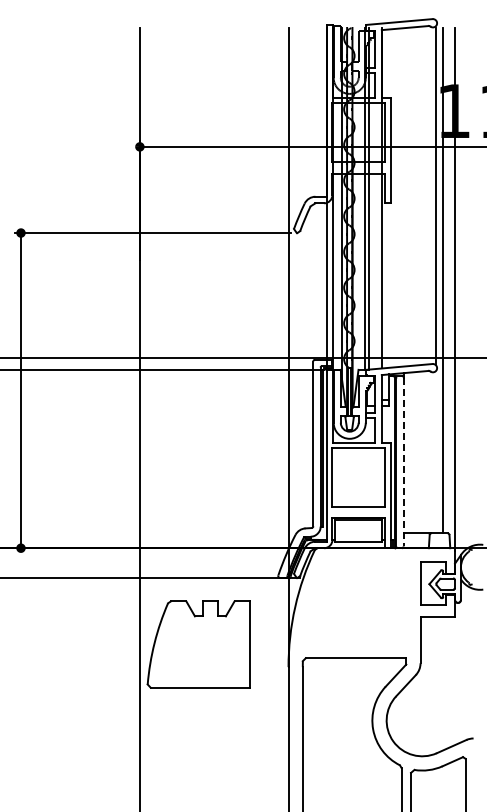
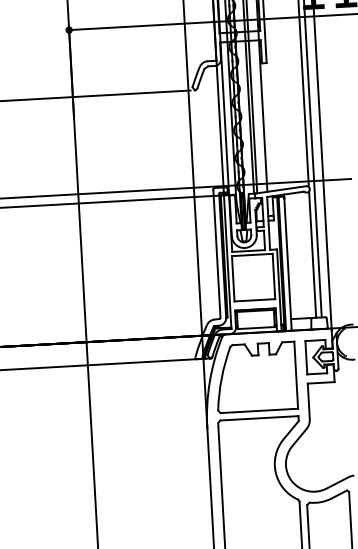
line: (435, 452) -> (312, 254), added
line: (403, 462) -> (287, 264), dashed -> solid
part: (198, 644) -> (255, 377), moved

